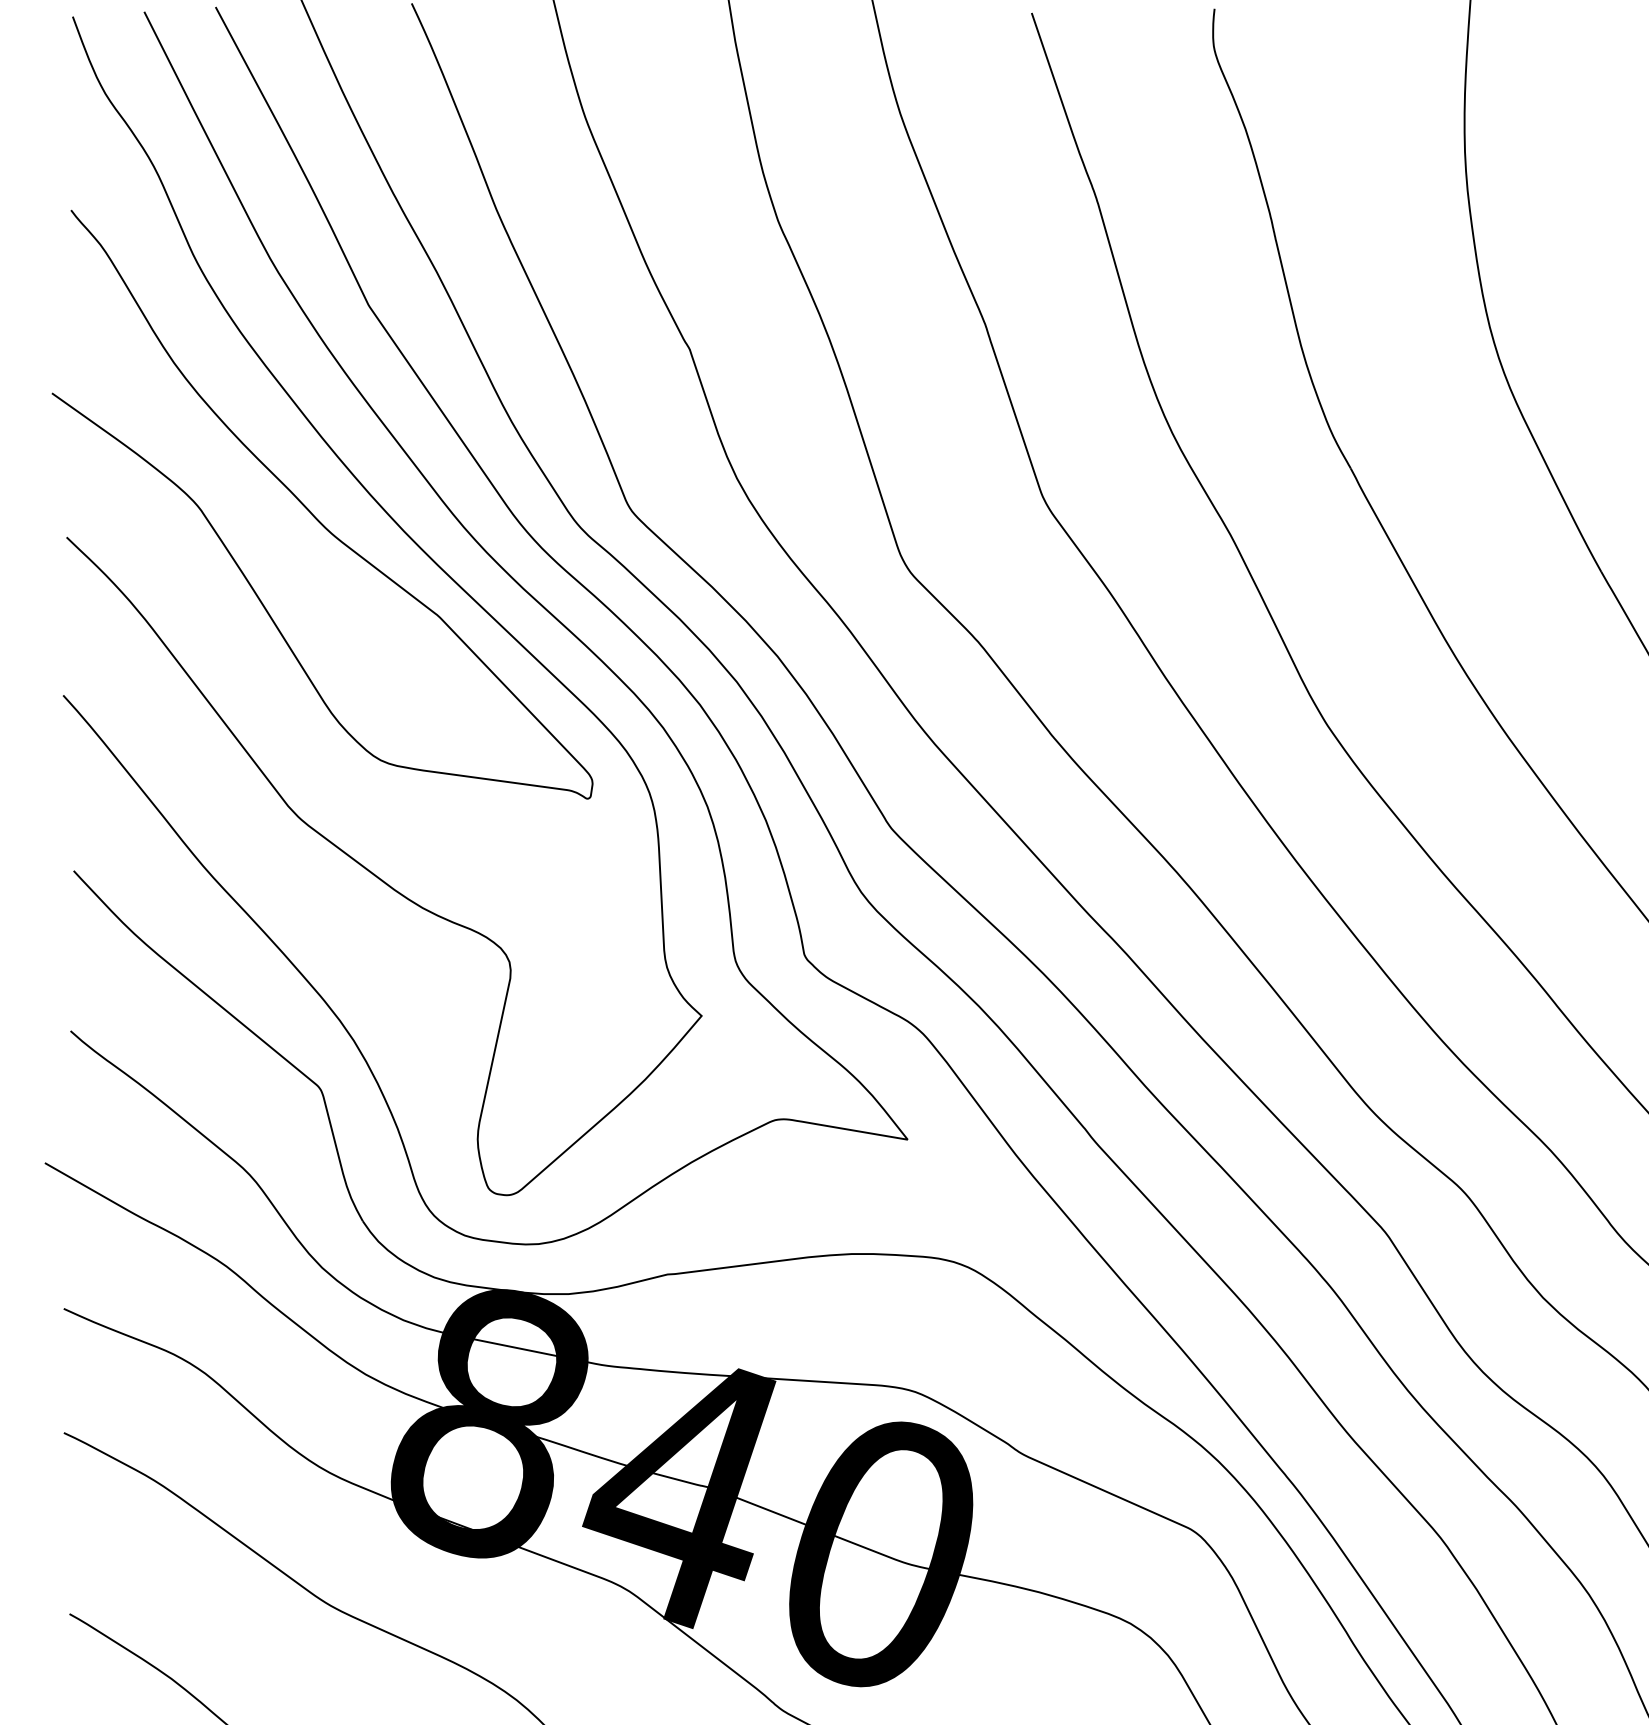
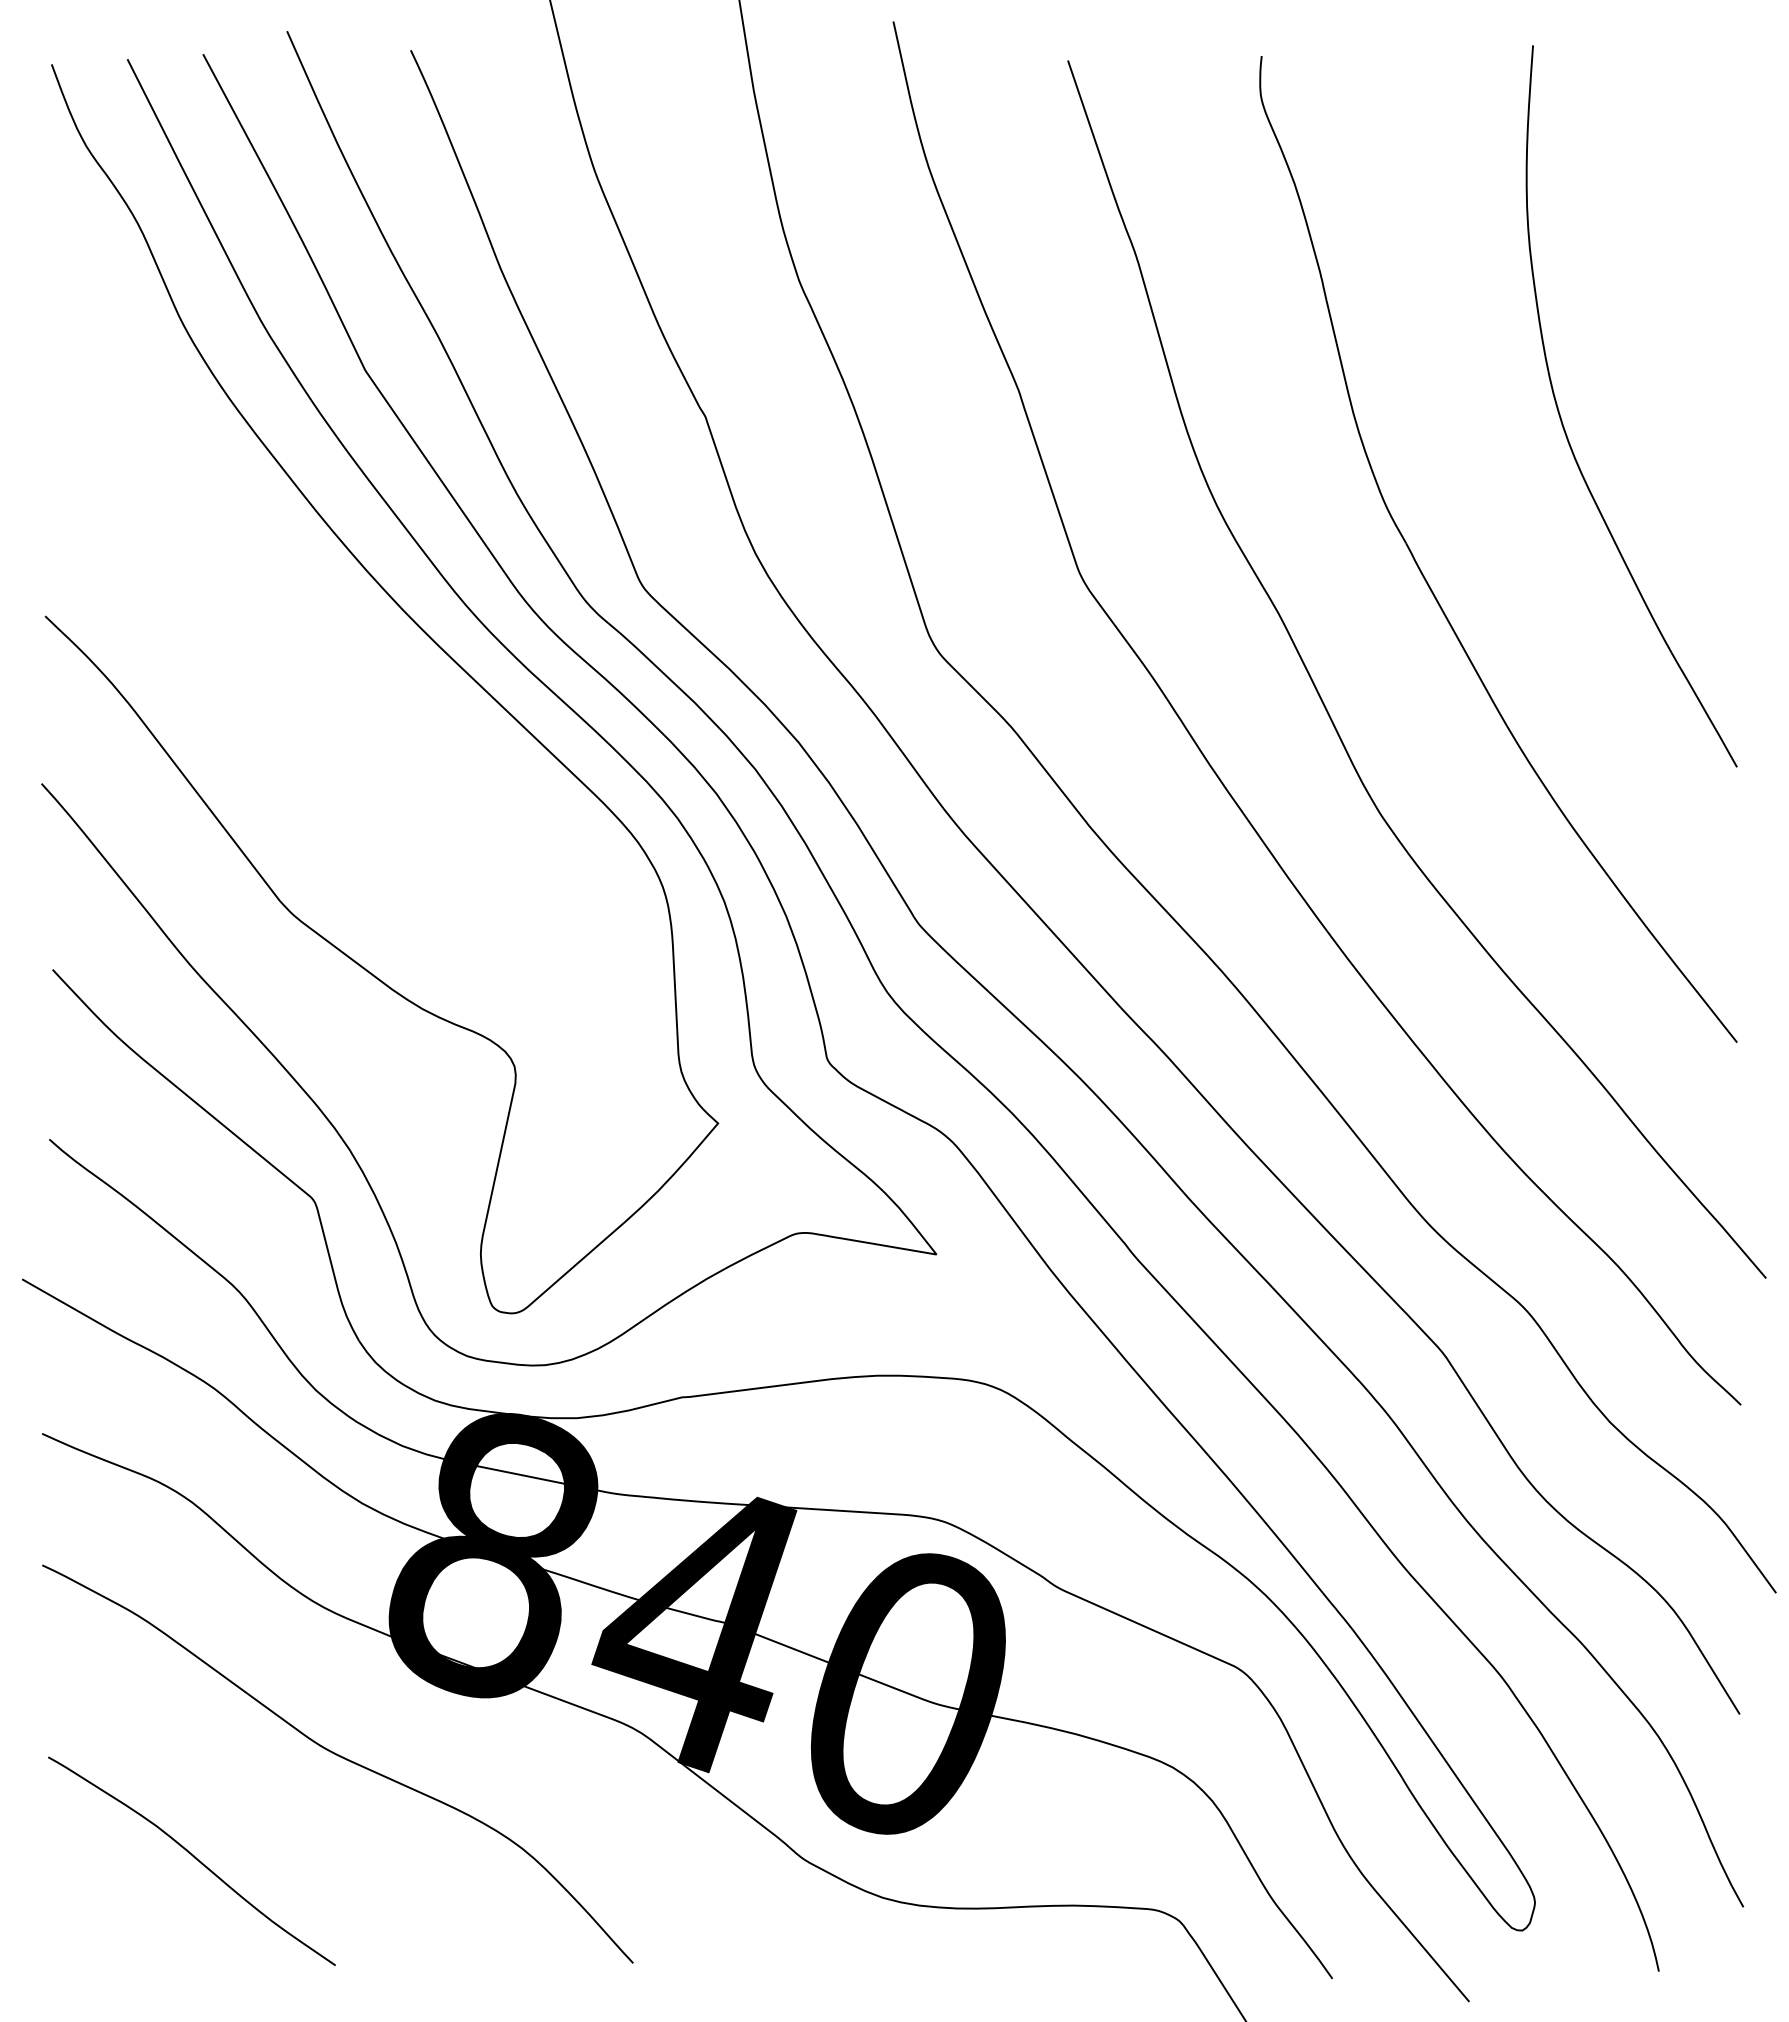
curve: (313, 514) -> (306, 591), removed

